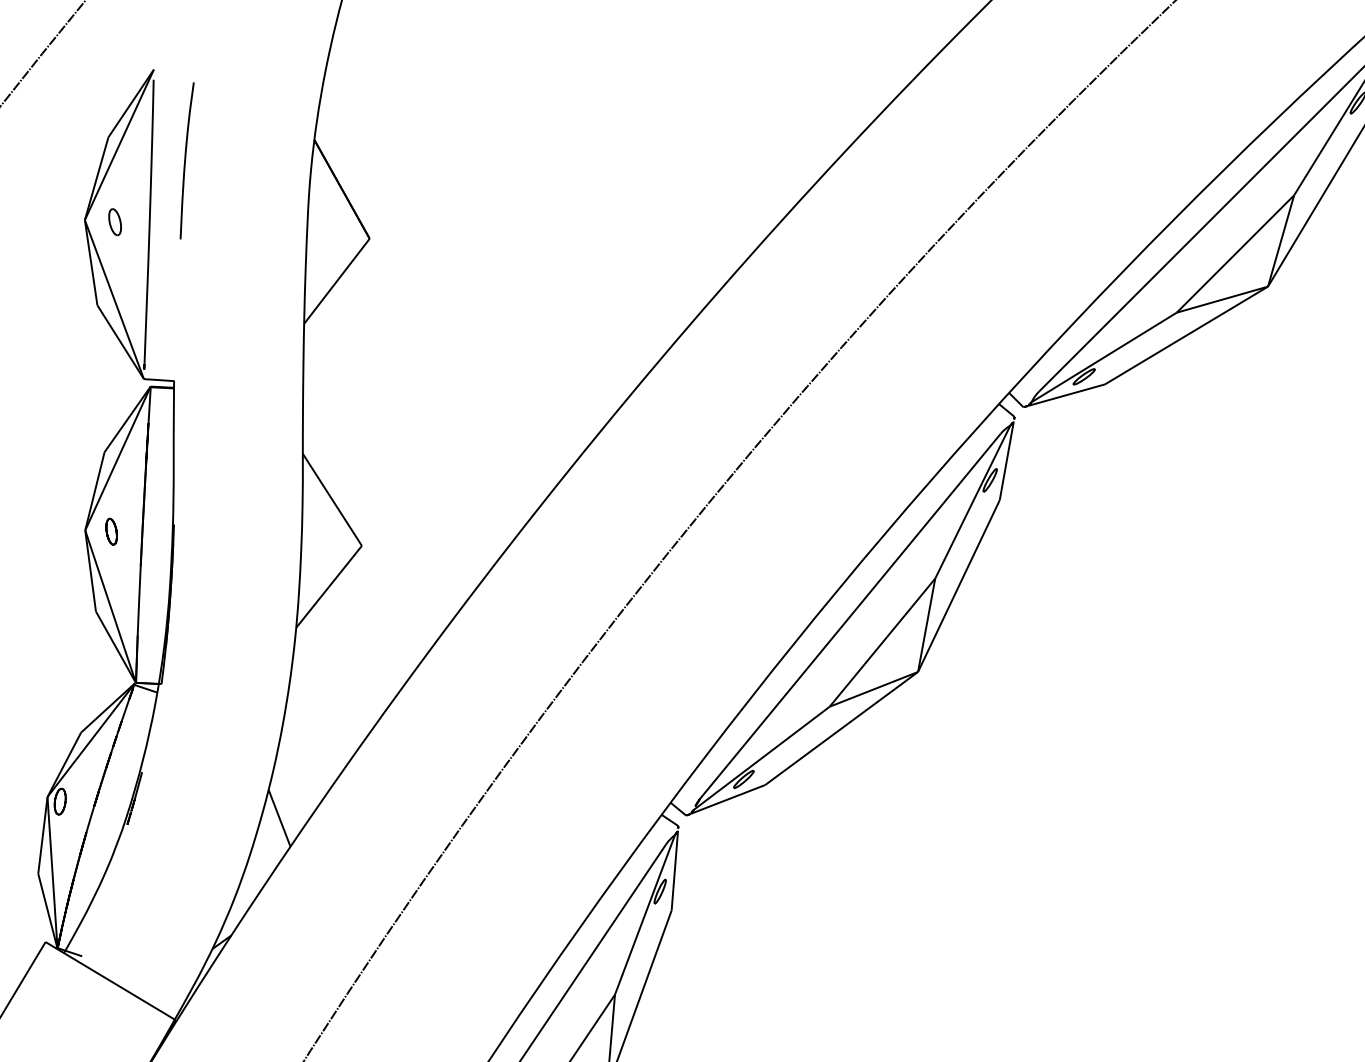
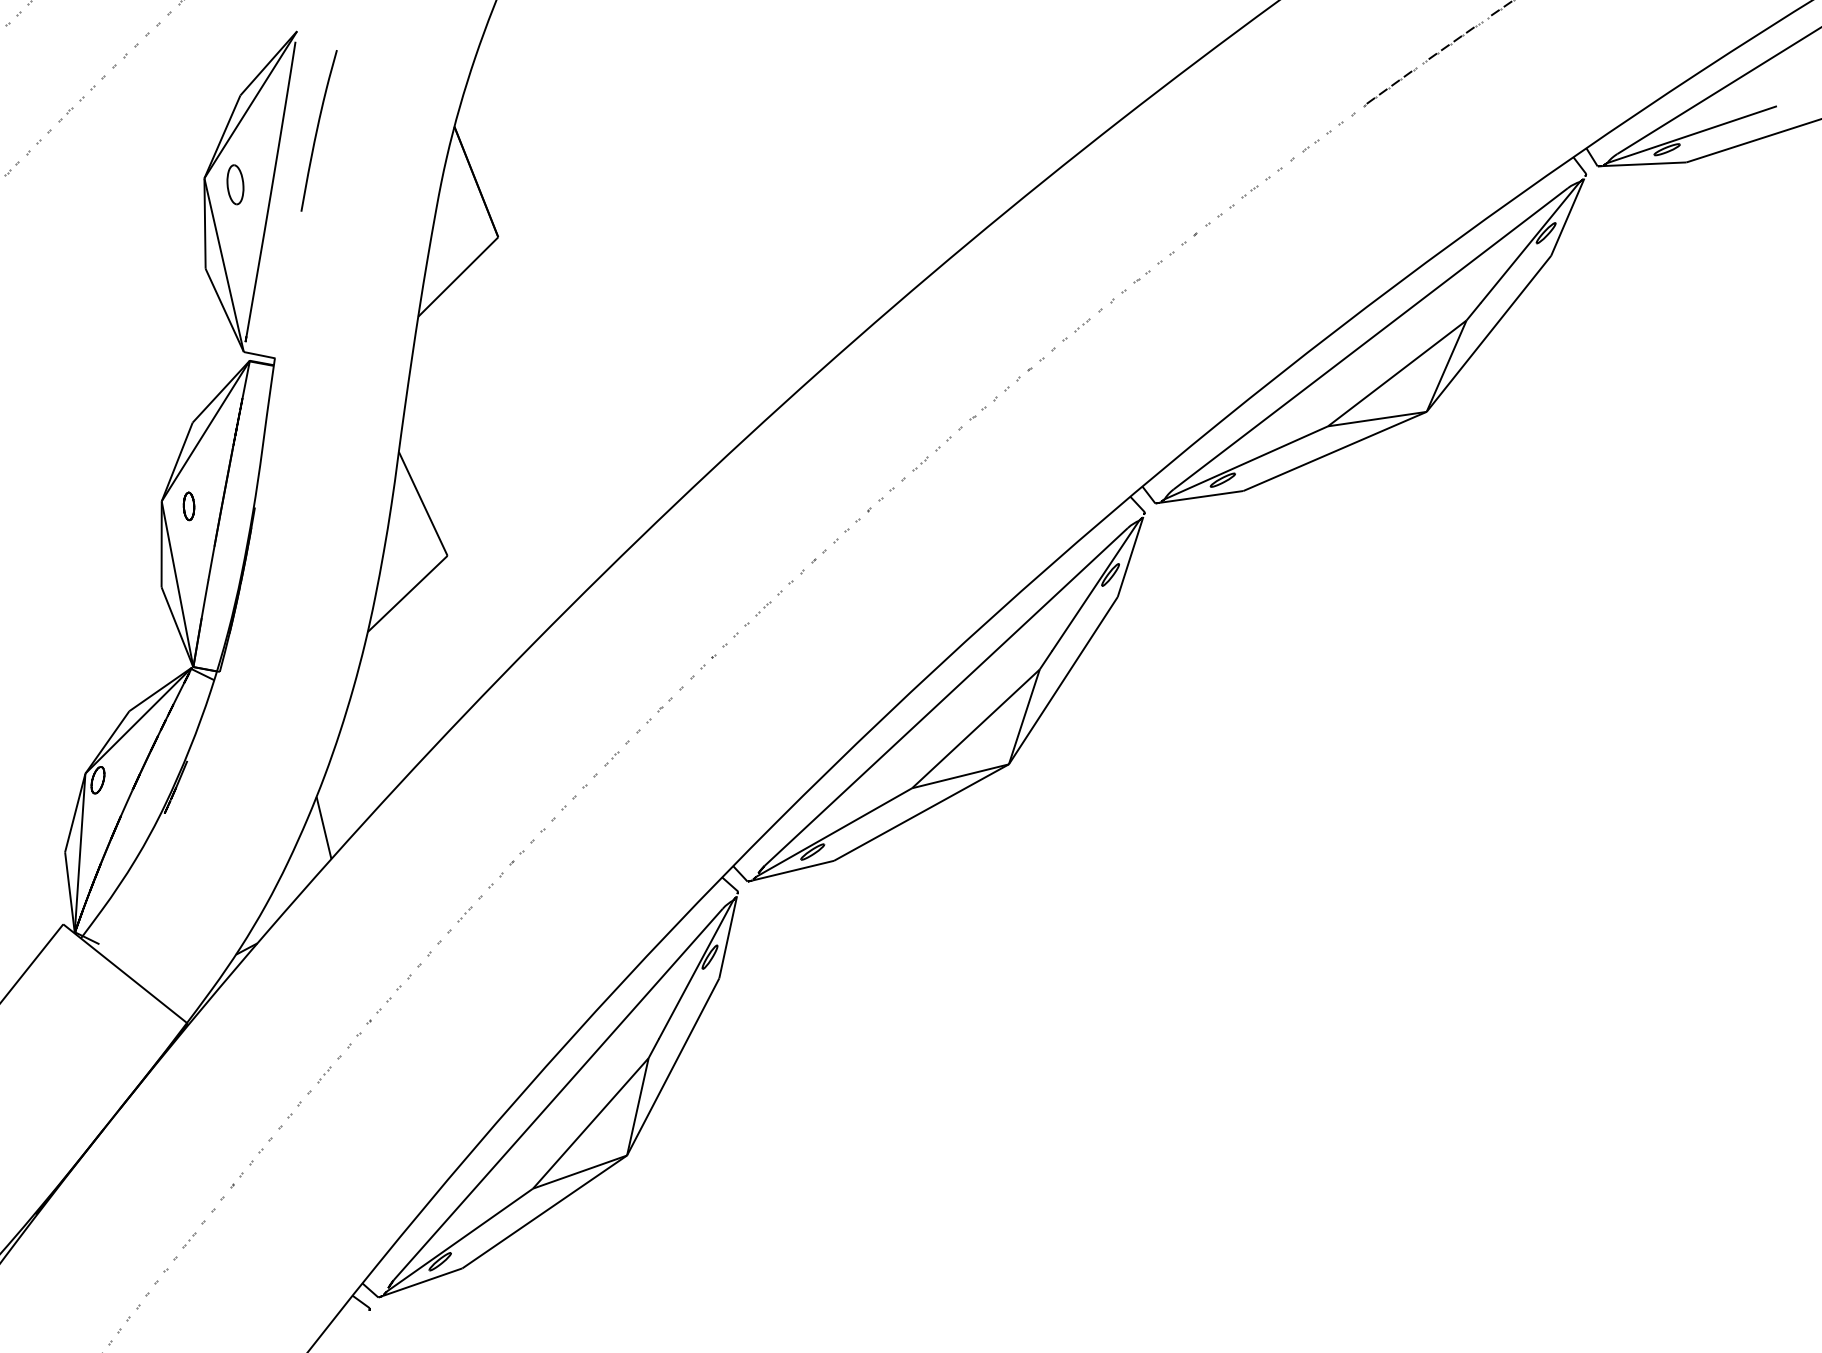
part: (114, 222) -> (235, 184), size x1.4

